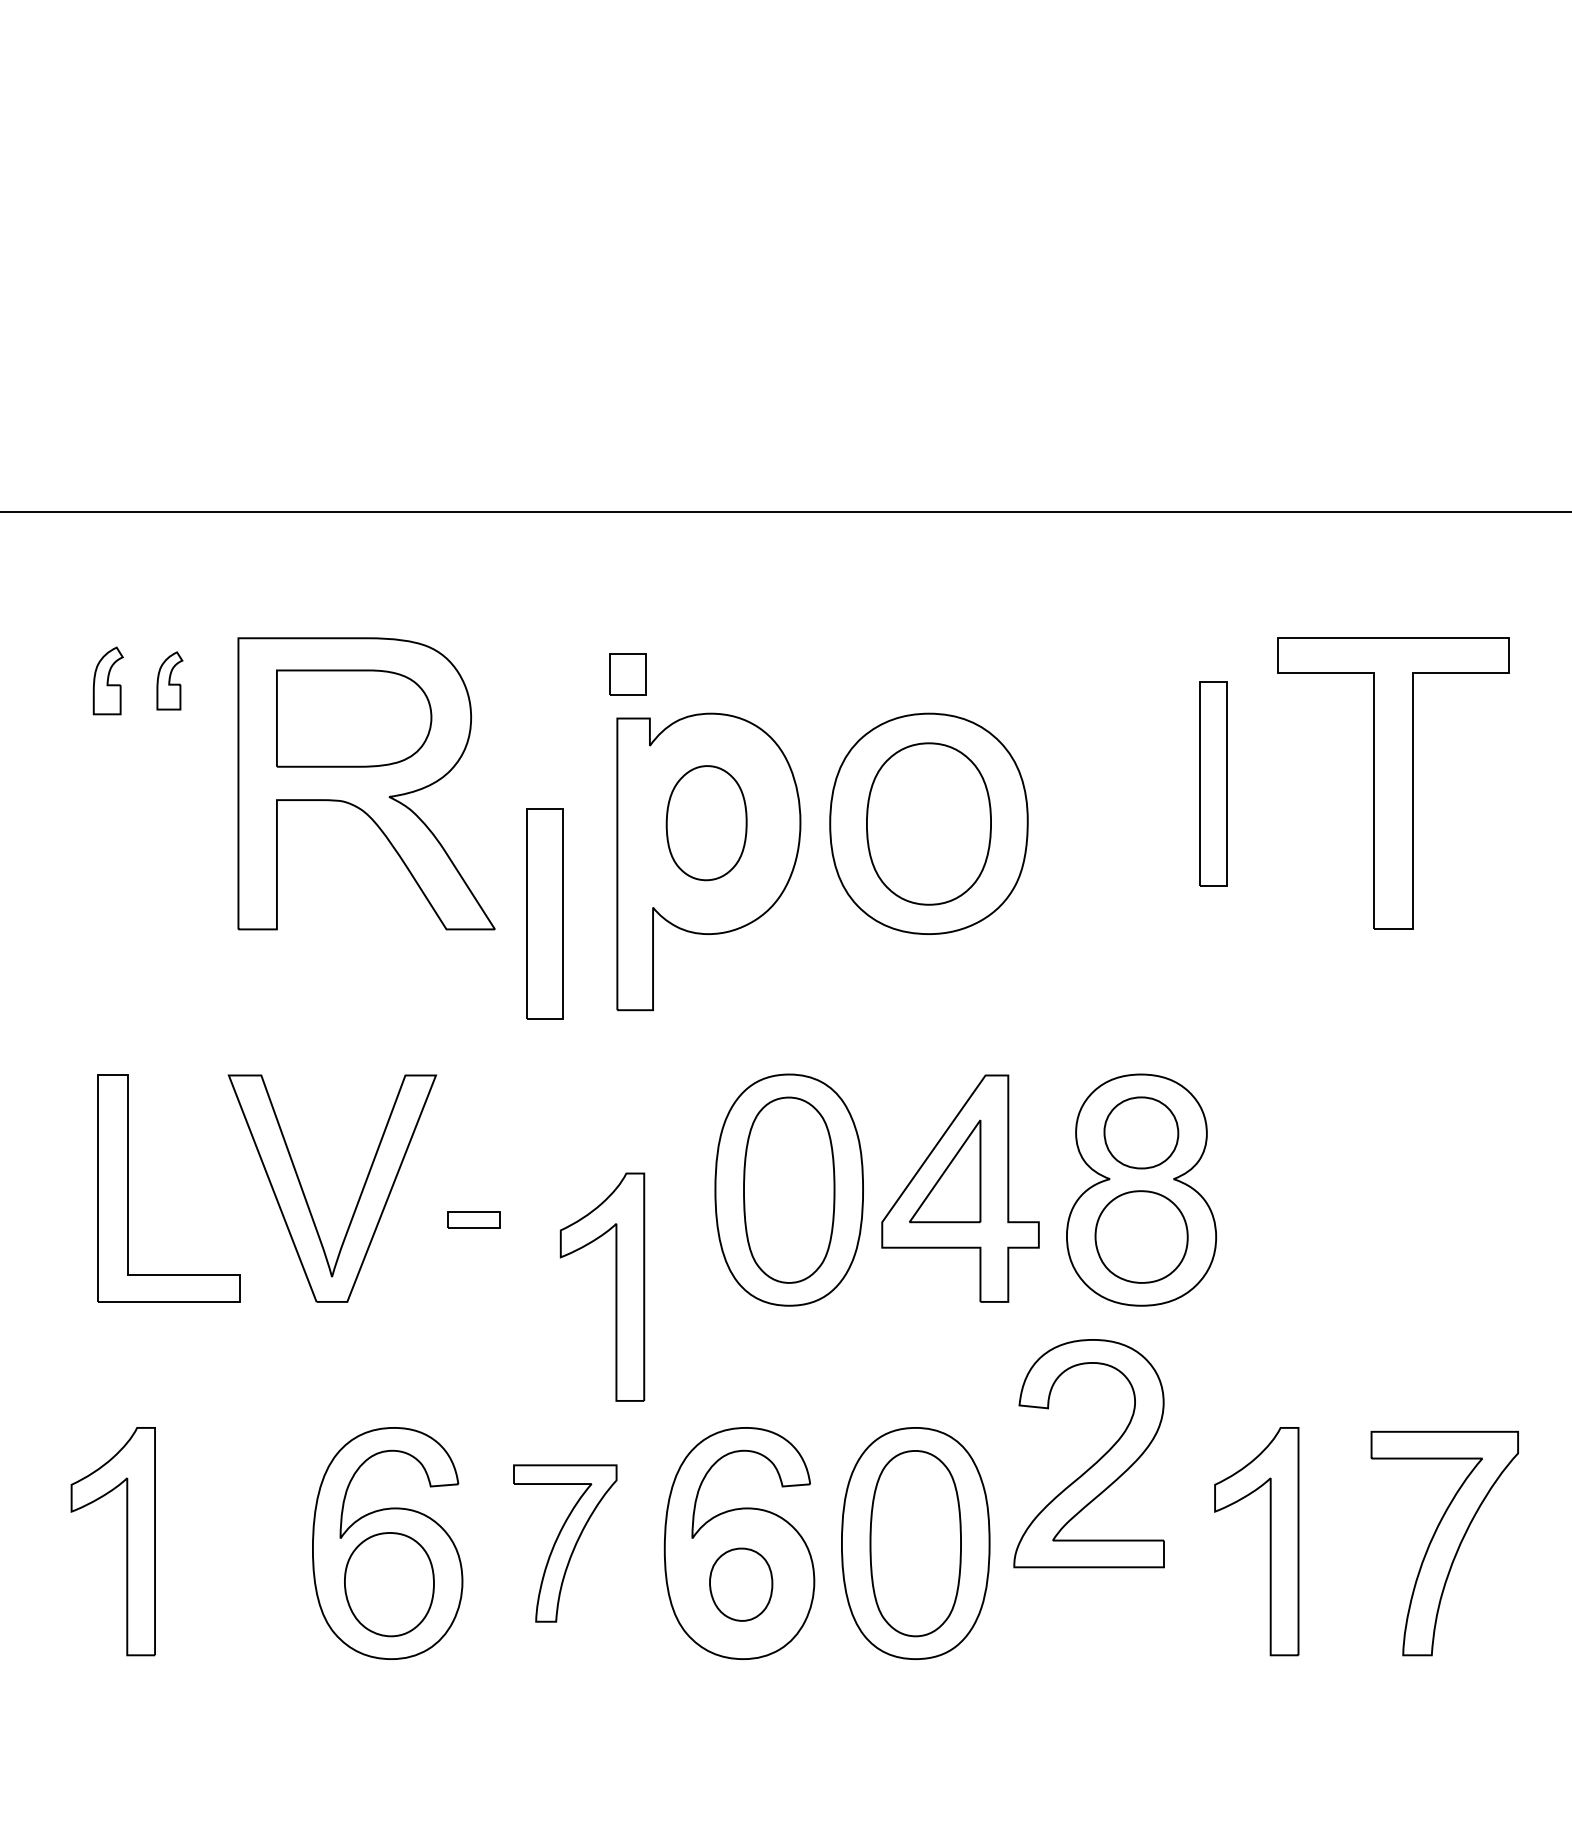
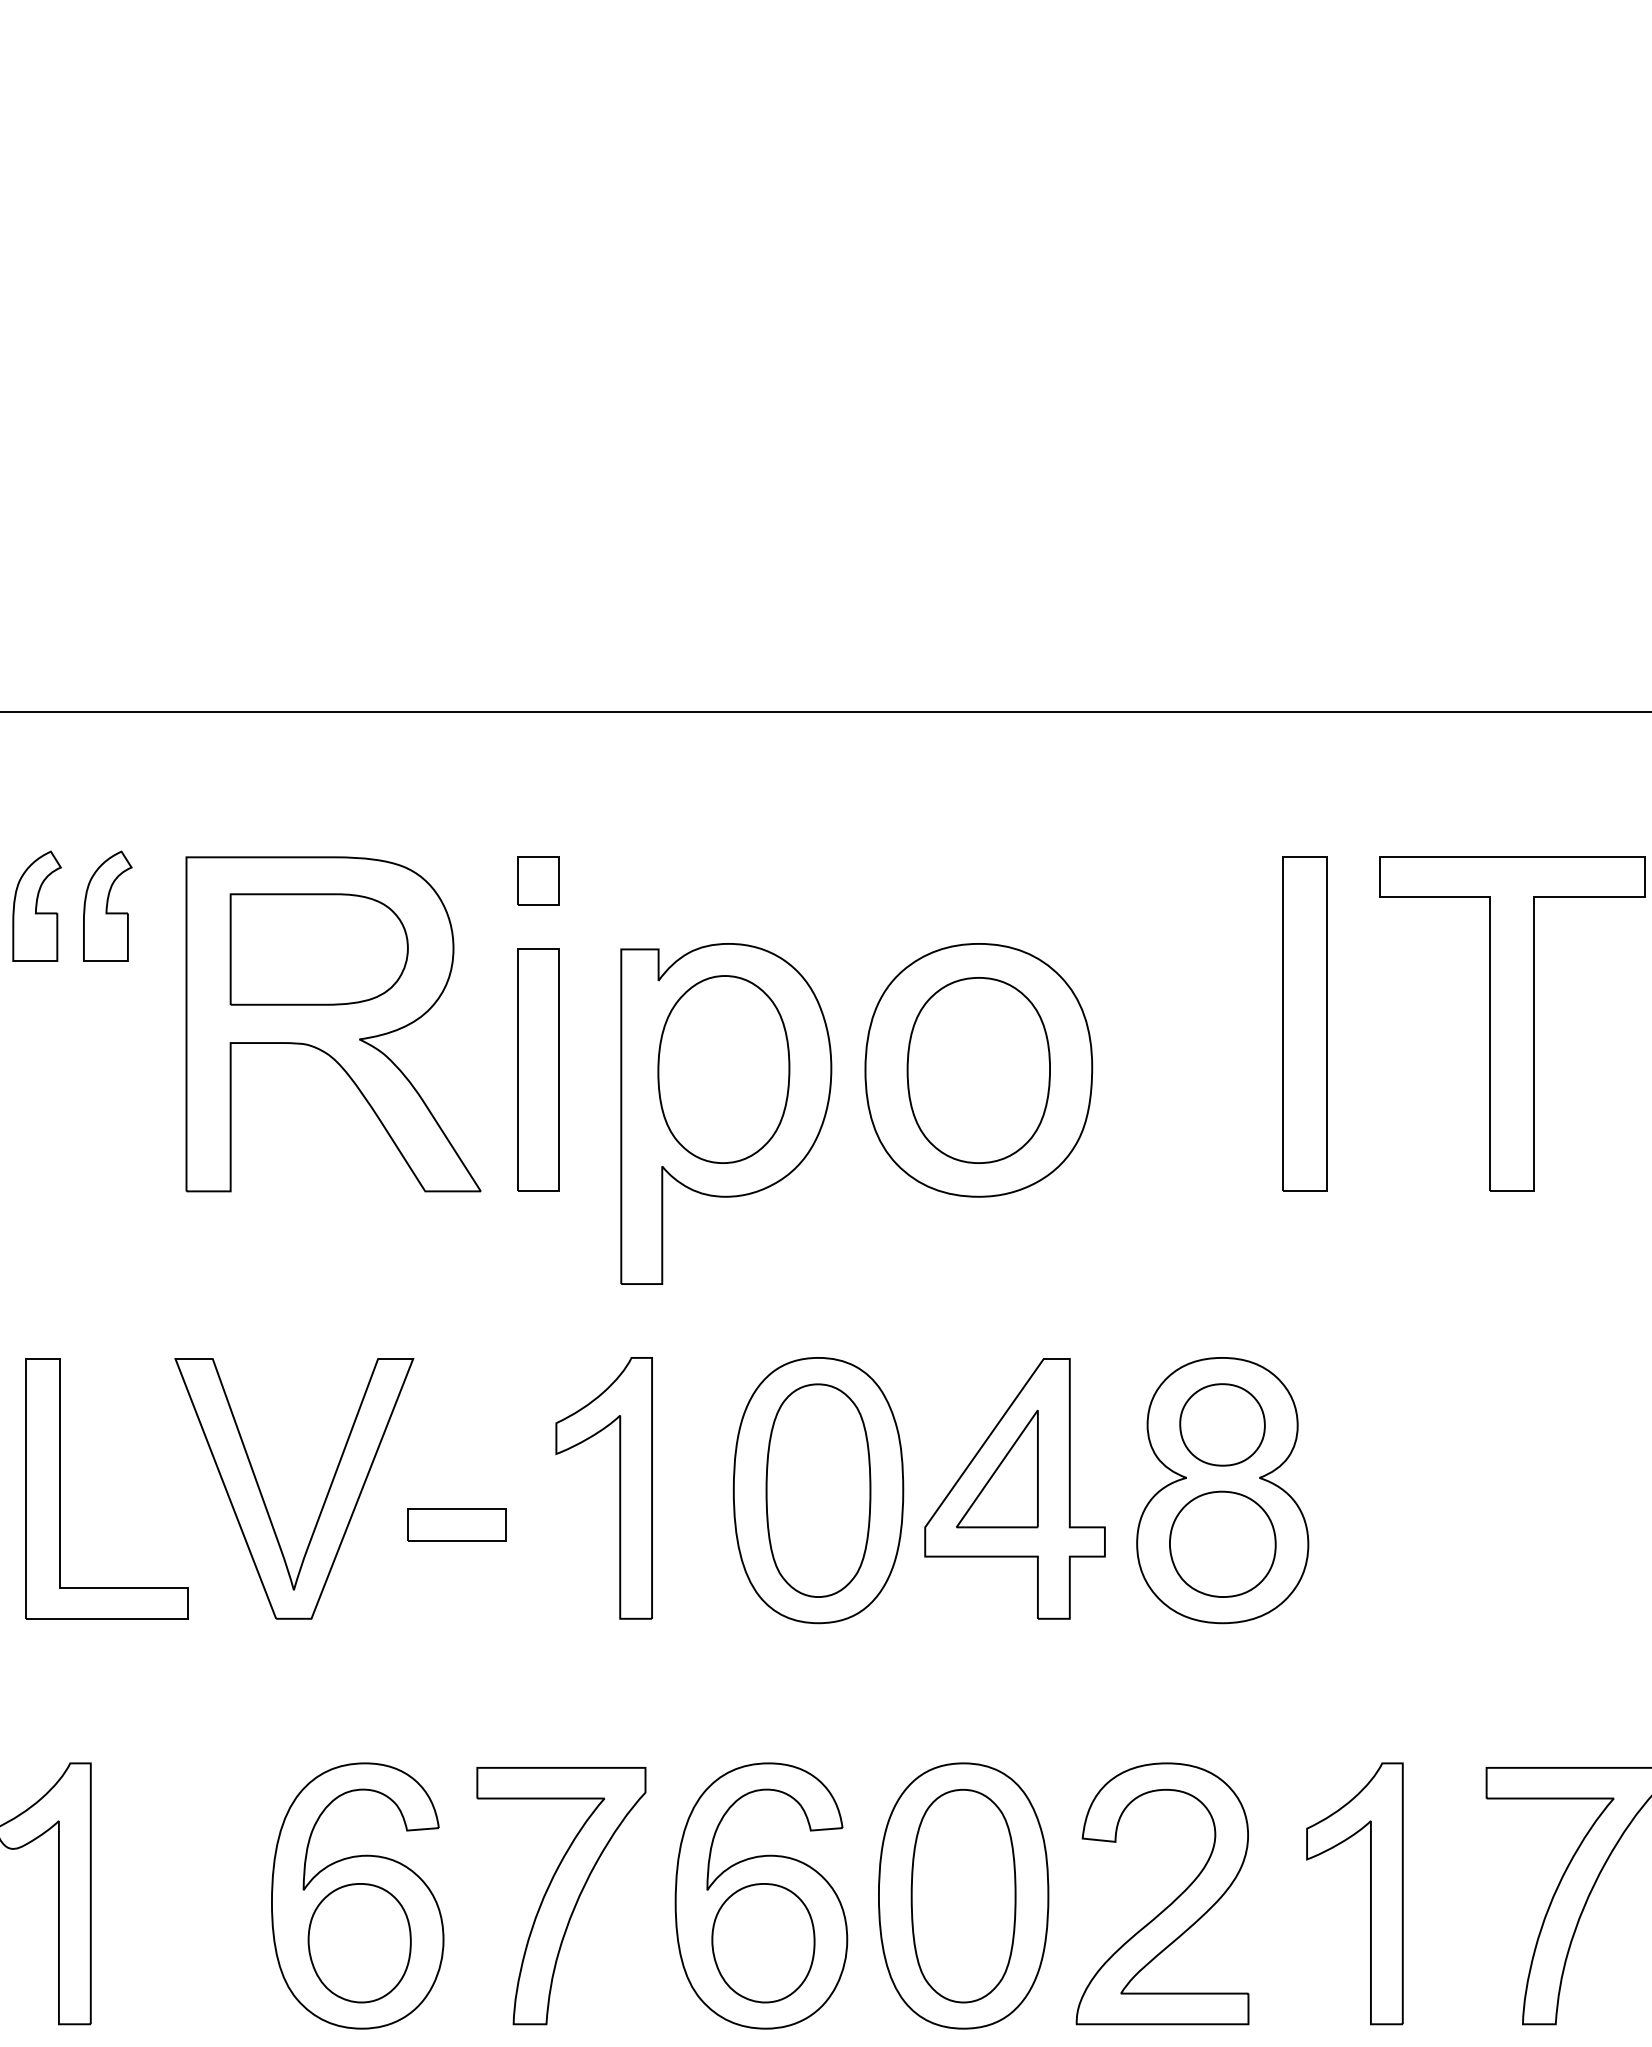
part: (627, 674) -> (537, 880), moved
part: (108, 680) -> (37, 905), size x1.43
part: (169, 680) -> (107, 905), size x1.67
part: (1212, 783) -> (1304, 1023), size x1.43
part: (706, 822) -> (723, 1068), size x1.43
part: (544, 913) -> (537, 1069), moved
part: (473, 1219) -> (456, 1524), size x1.67
part: (615, 1286) -> (619, 1487), moved
part: (1096, 1461) -> (1171, 1902), moved
part: (565, 1543) -> (561, 1895), size x1.43
part: (740, 1584) -> (762, 1943), size x1.43

